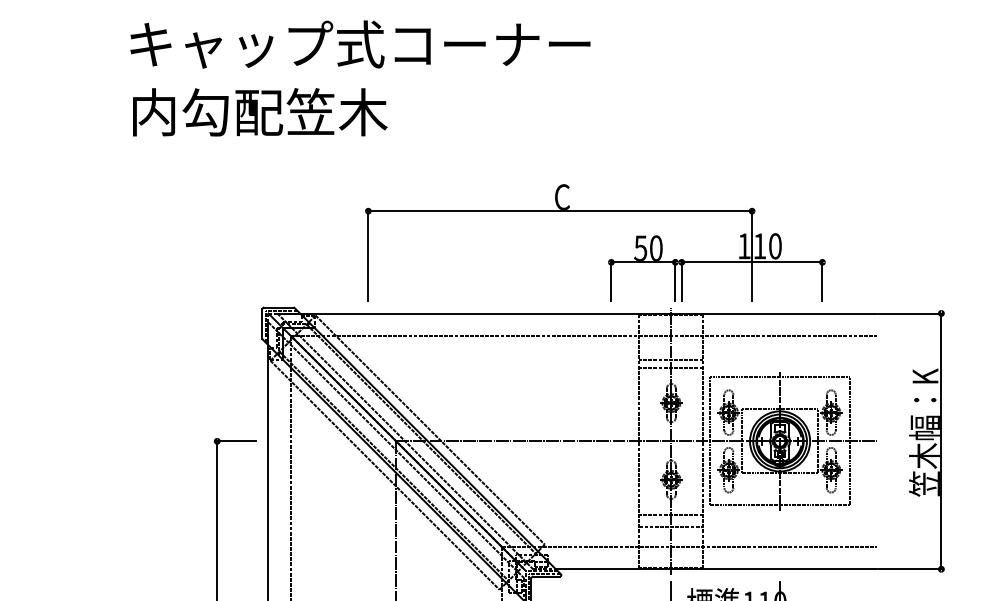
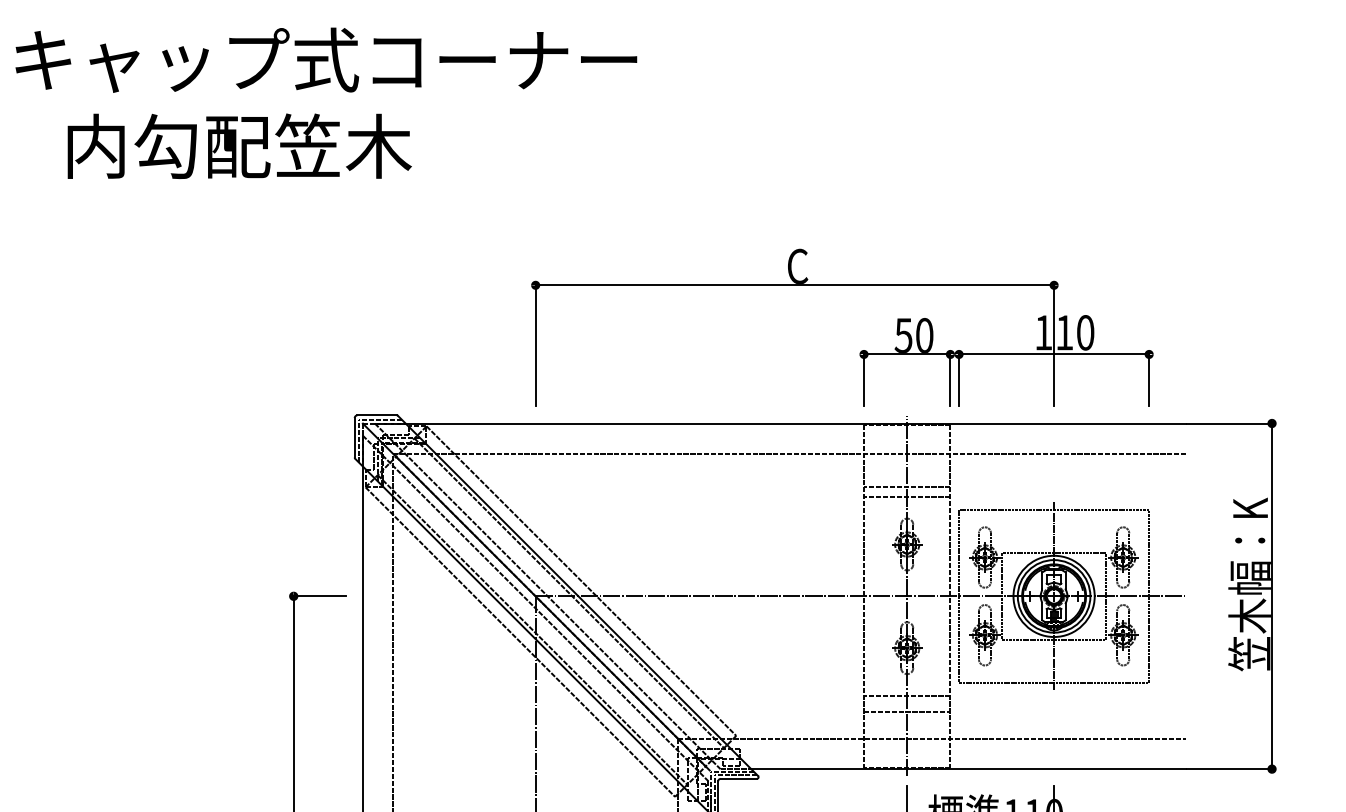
text: (360, 44) -> (326, 60), moved
text: (260, 112) -> (240, 146), moved
part: (609, 259) -> (861, 350), moved

